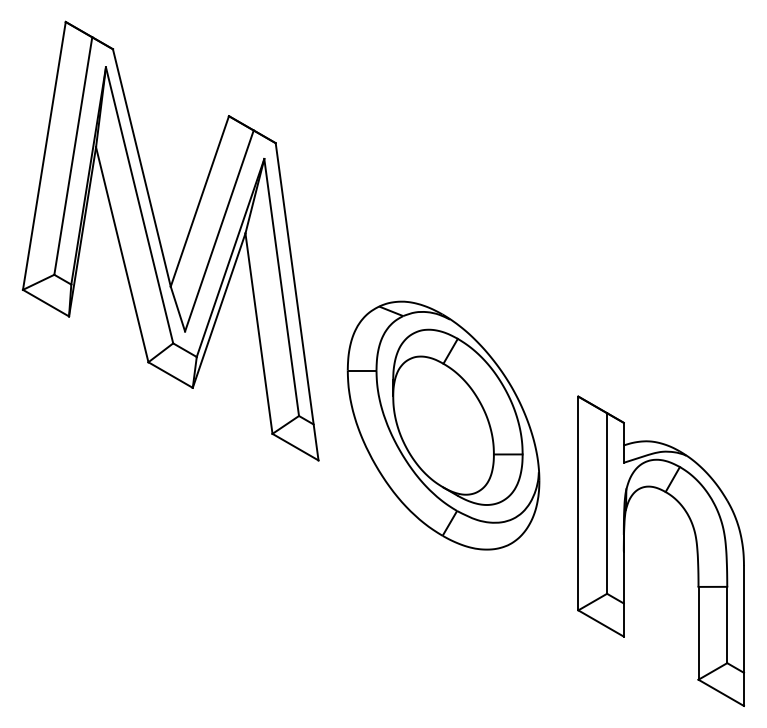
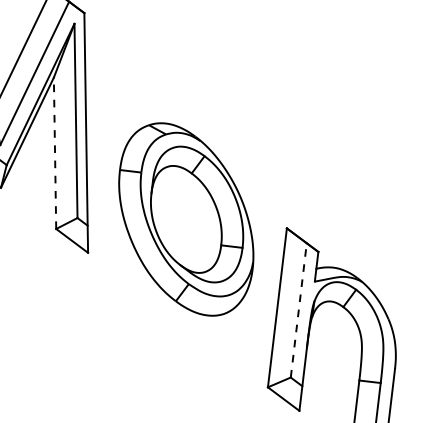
line: (258, 333) -> (54, 153), solid -> dashed
part: (443, 425) -> (186, 219), moved
line: (607, 503) -> (299, 310), solid -> dashed

